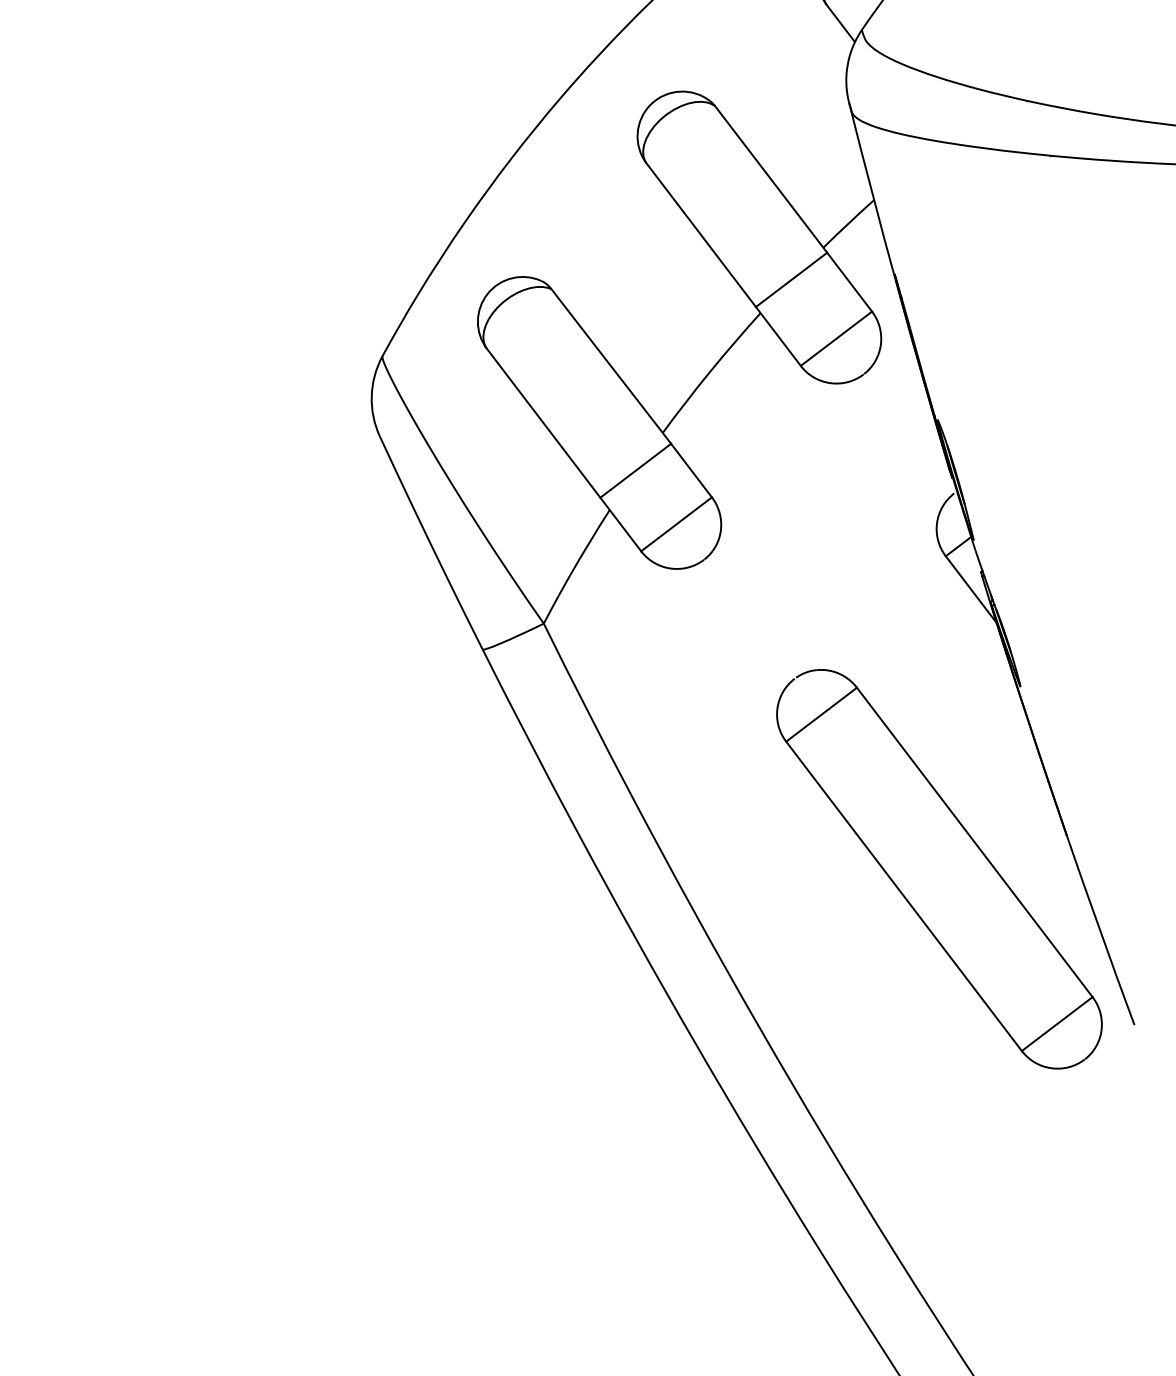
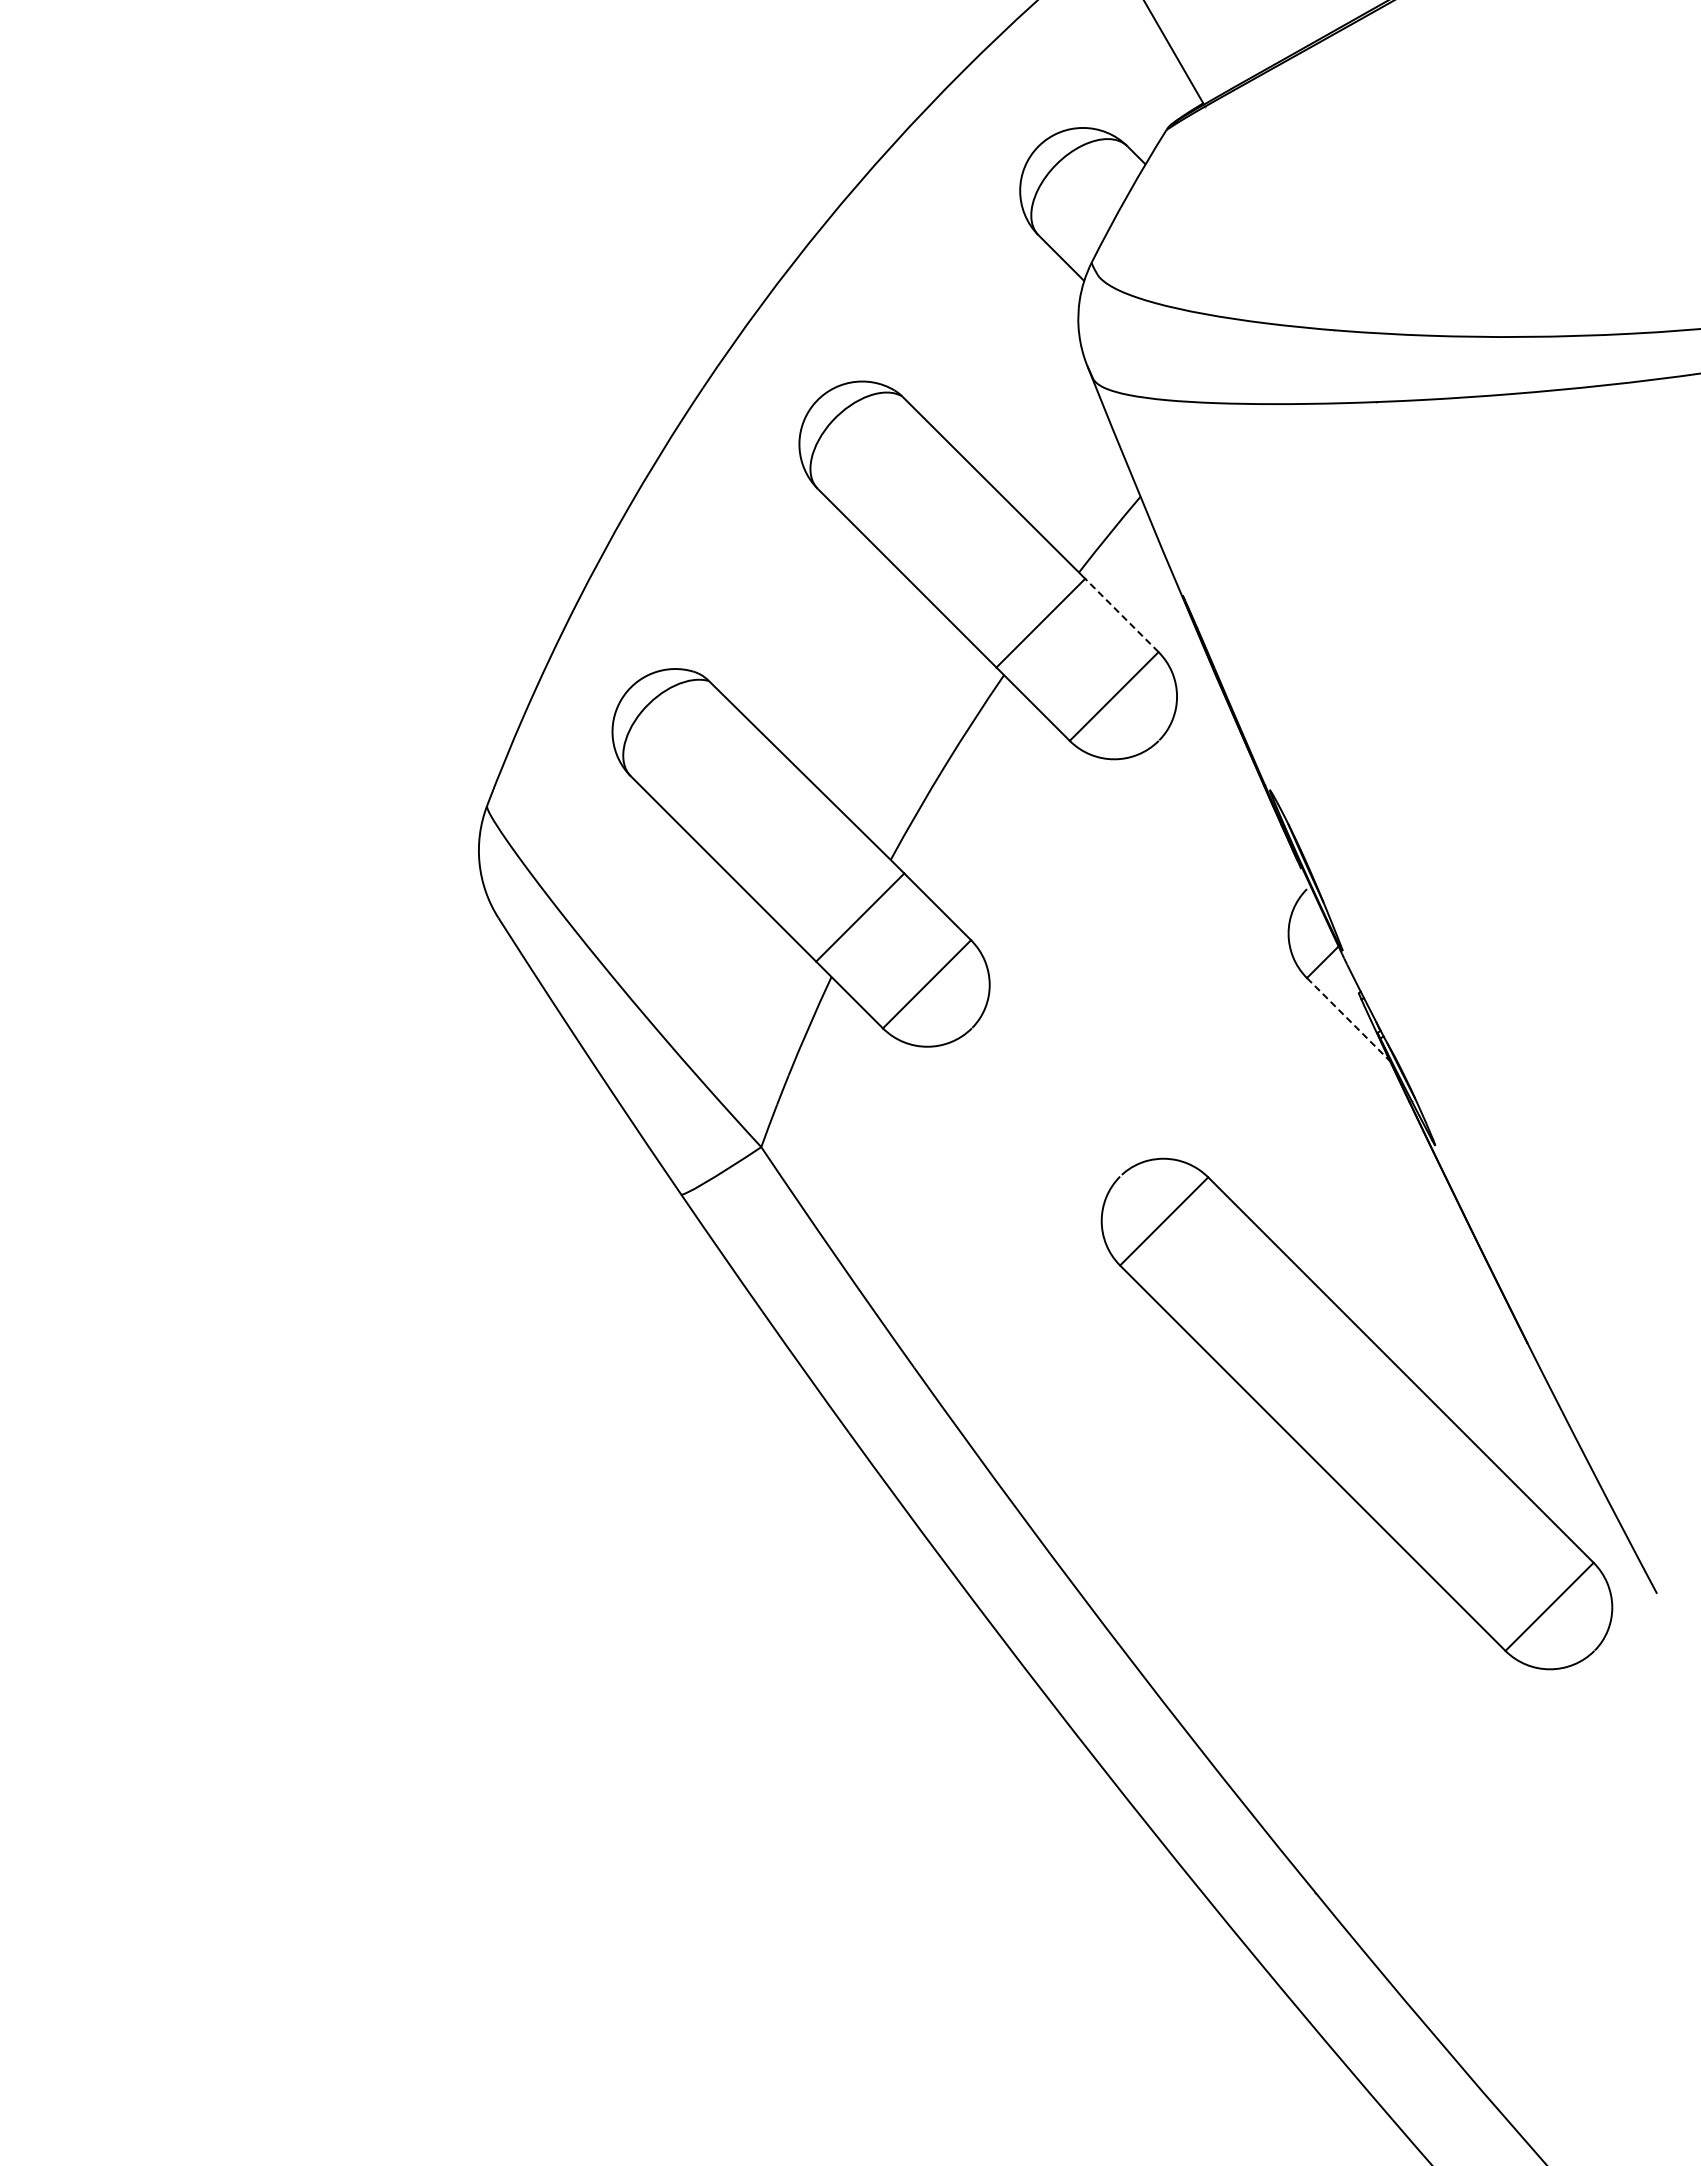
line: (849, 282) -> (1121, 615), solid -> dashed
line: (971, 589) -> (1348, 1019), solid -> dashed

